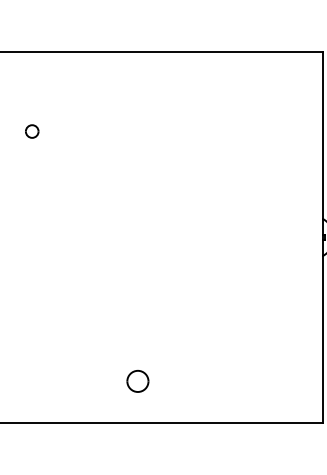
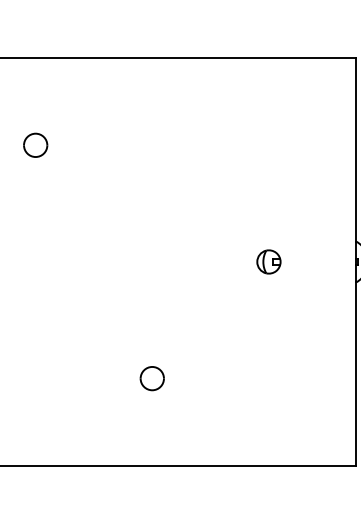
part: (31, 130) -> (35, 144), size x1.67
part: (243, 237) -> (268, 261), added
part: (137, 381) -> (151, 378), moved

